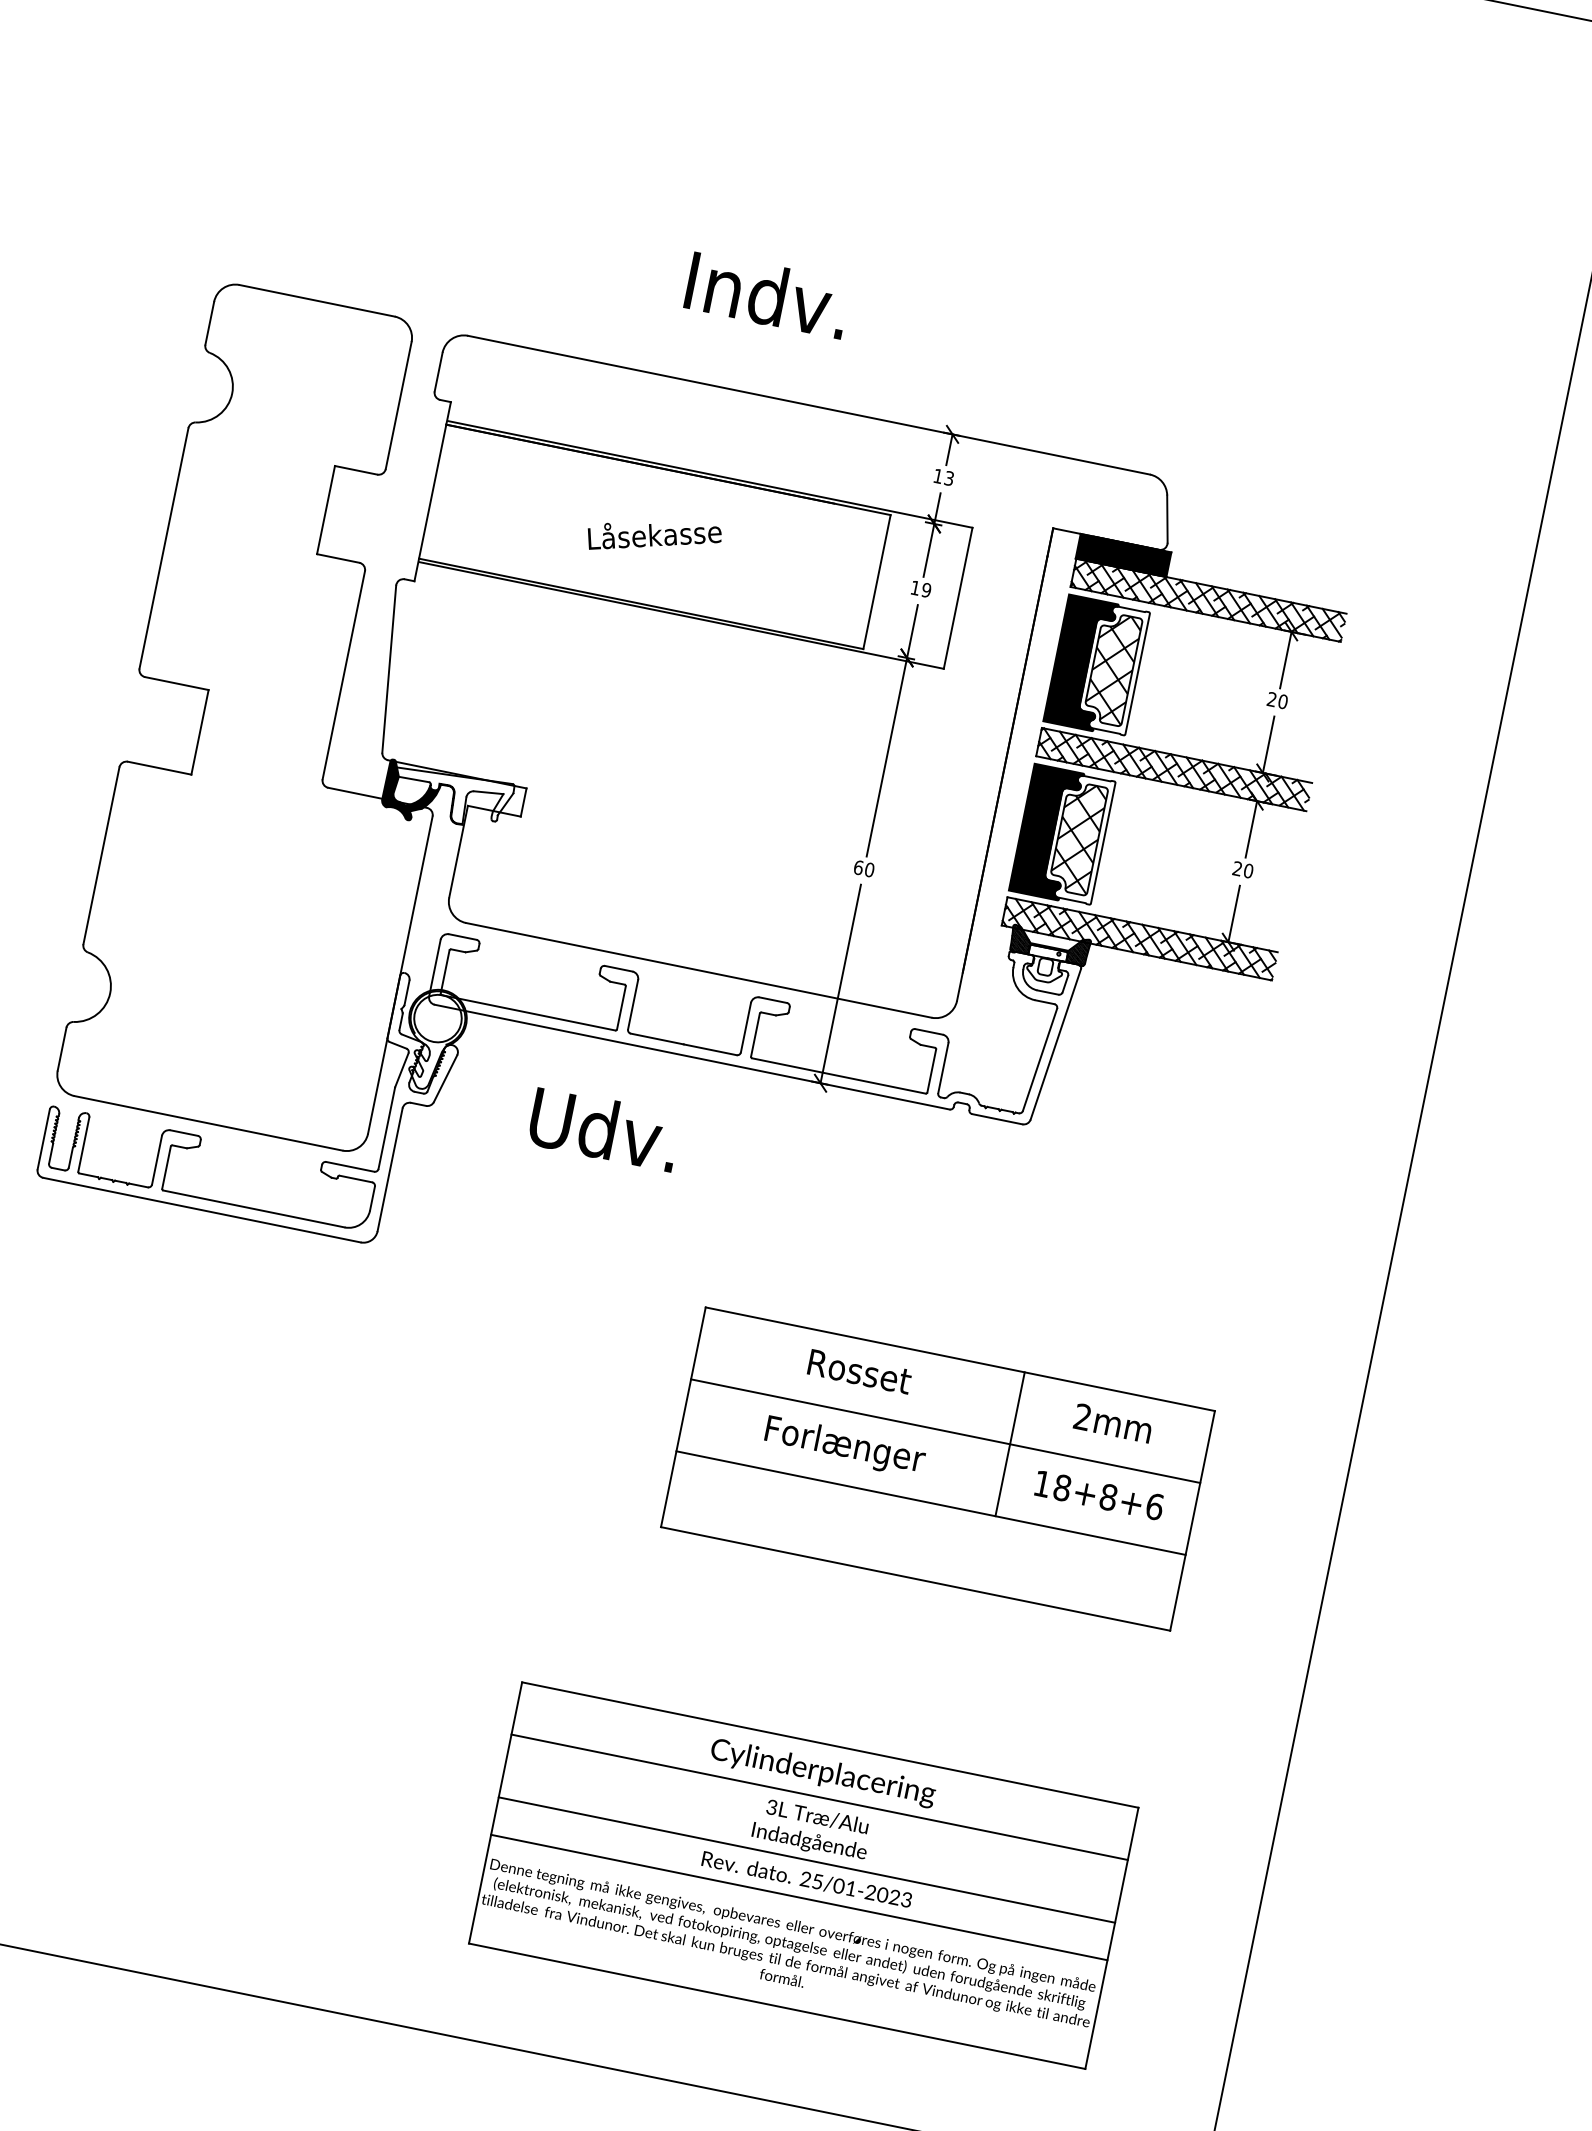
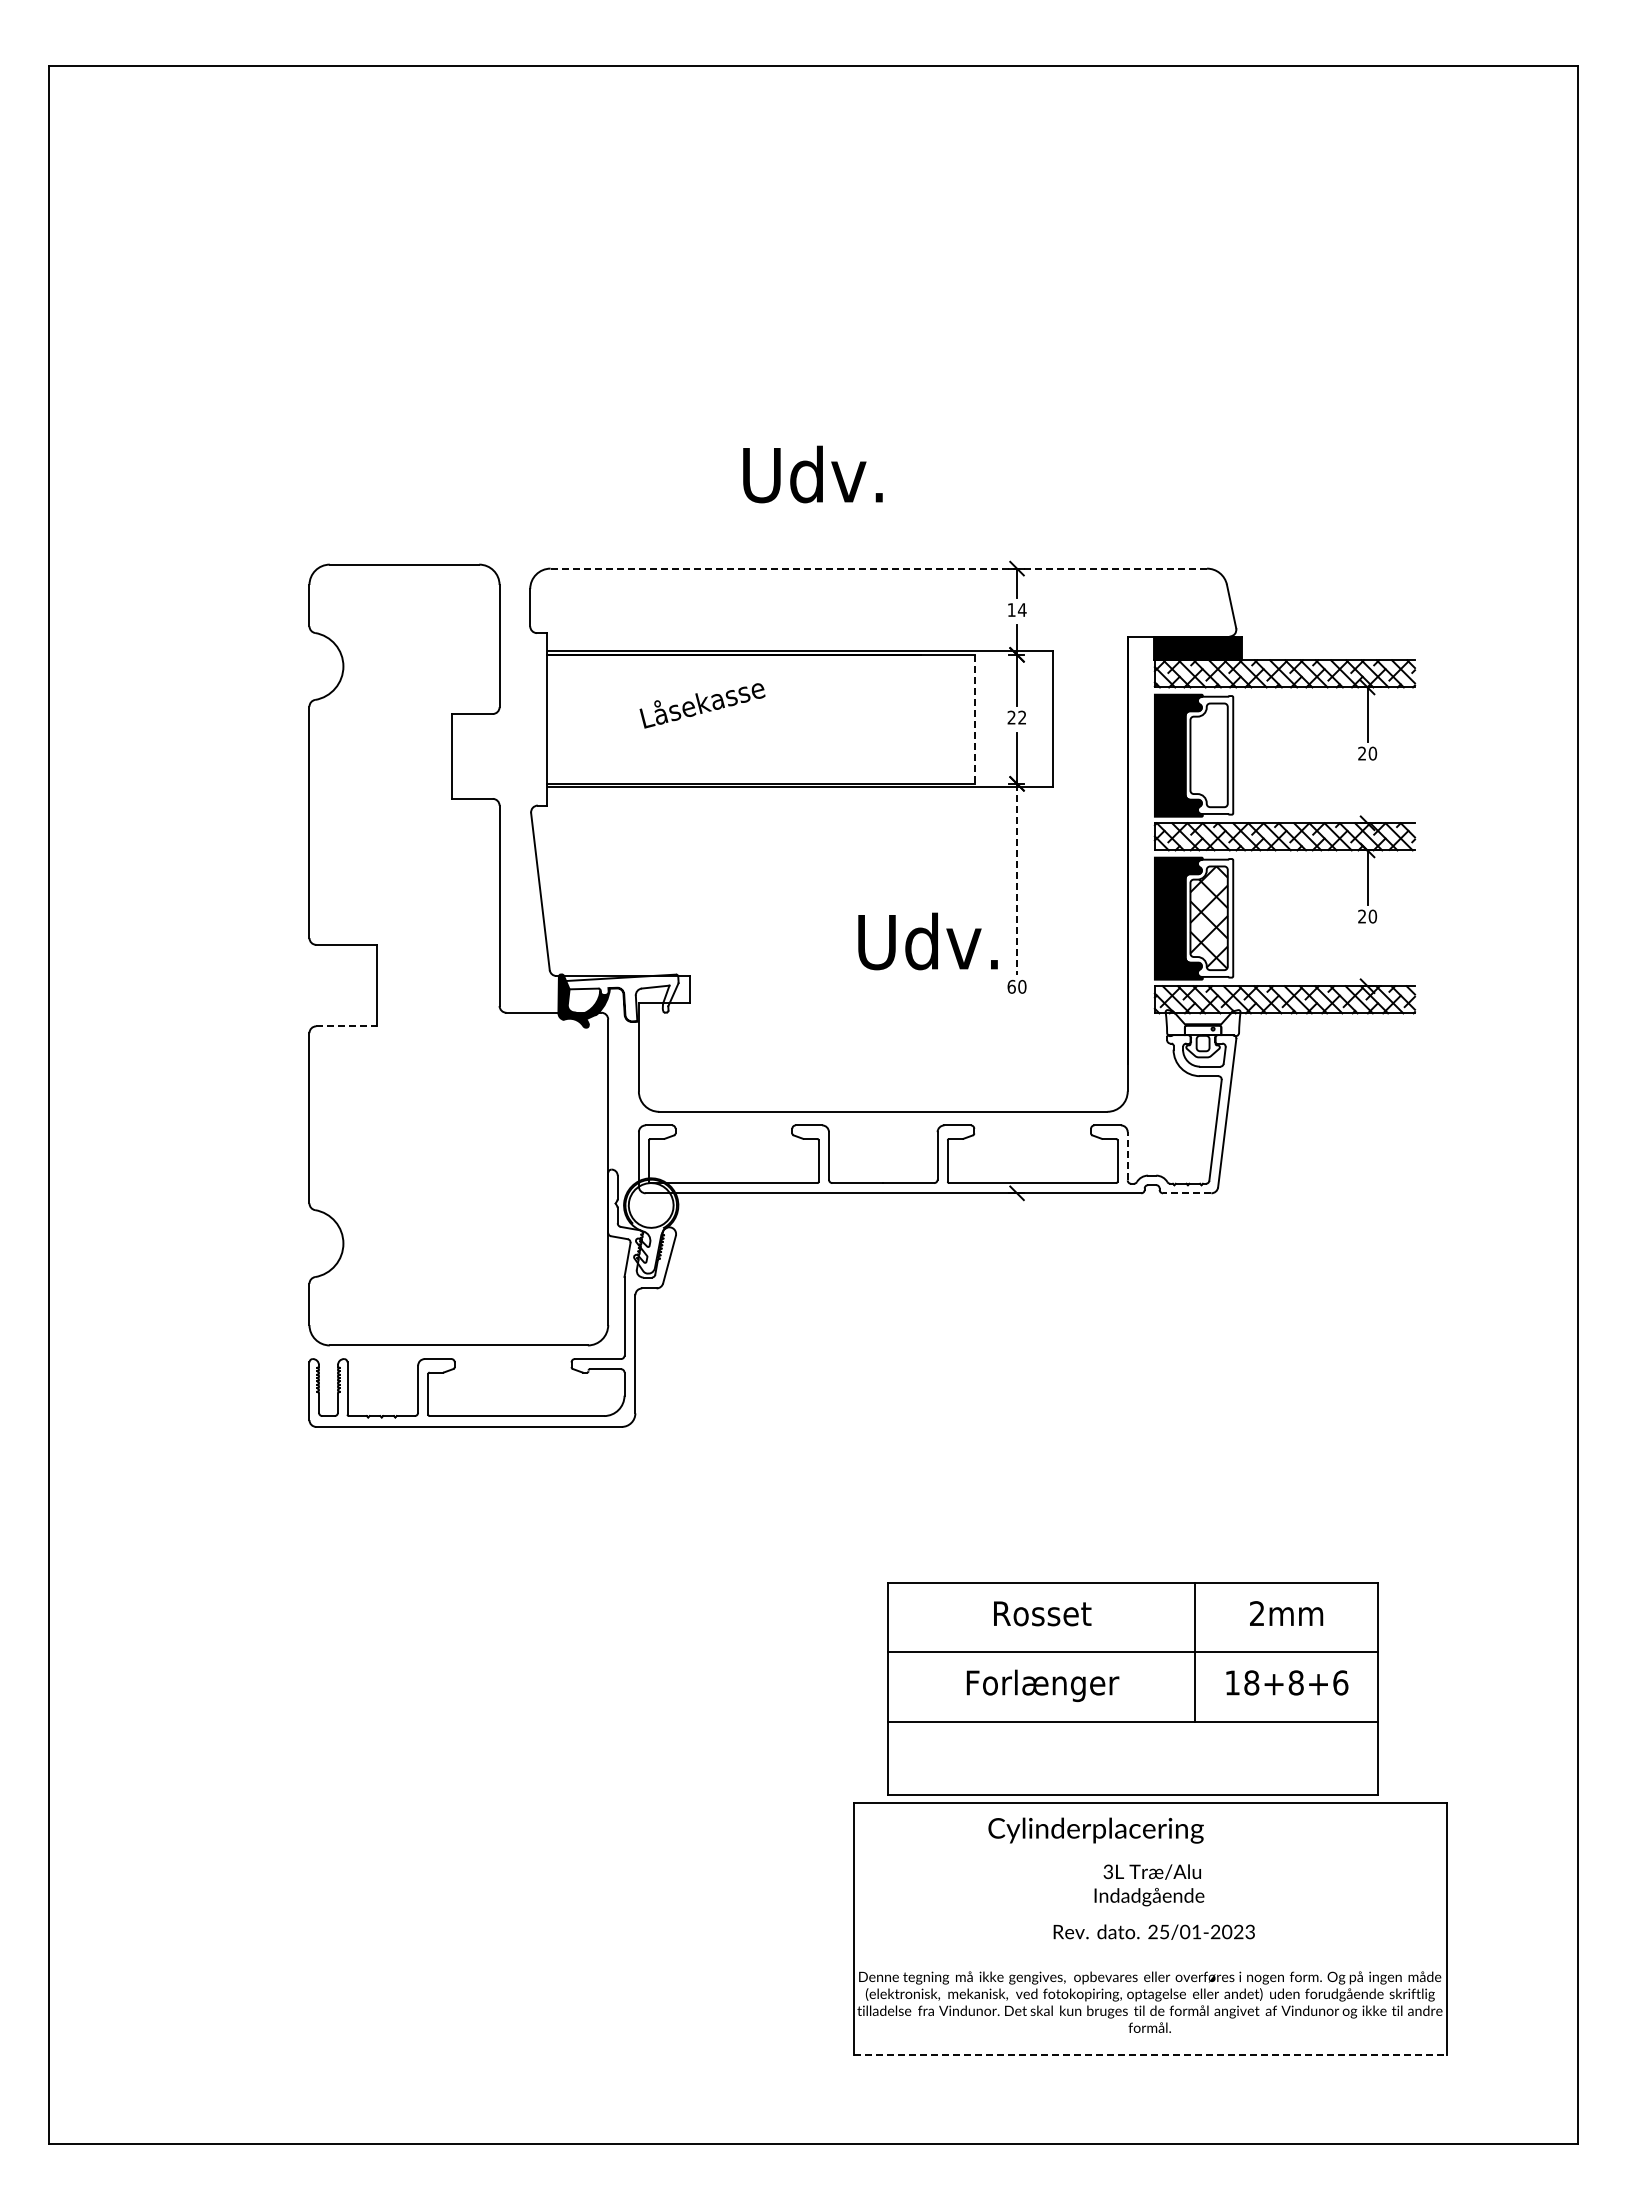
text: (767, 294) -> (819, 474), Indv. -> Udv.
line: (808, 404) -> (878, 568), solid -> dashed
text: (948, 477) -> (1021, 609), 13 -> 14
text: (653, 537) -> (702, 705), moved
line: (876, 582) -> (974, 719), solid -> dashed
text: (920, 588) -> (1016, 717), 19 -> 22
hatch: (1112, 667) -> (1208, 754), removed
line: (1268, 744) -> (1367, 795), removed
line: (887, 757) -> (1017, 879), solid -> dashed
line: (159, 768) -> (346, 1026), solid -> dashed
line: (1234, 913) -> (1367, 958), removed
hatch: (1049, 946) -> (1202, 1023), removed
line: (841, 983) -> (1017, 1097), removed
line: (943, 1067) -> (1127, 1155), solid -> dashed
line: (996, 1119) -> (1186, 1193), solid -> dashed
text: (604, 1129) -> (927, 941), moved
part: (937, 1468) -> (1132, 1688), moved
text: (822, 1772) -> (1095, 1830), moved
line: (819, 1797) -> (1150, 1853), removed
line: (806, 1859) -> (1150, 1913), removed
line: (799, 1897) -> (1150, 1950), removed
line: (777, 2006) -> (1150, 2054), solid -> dashed

